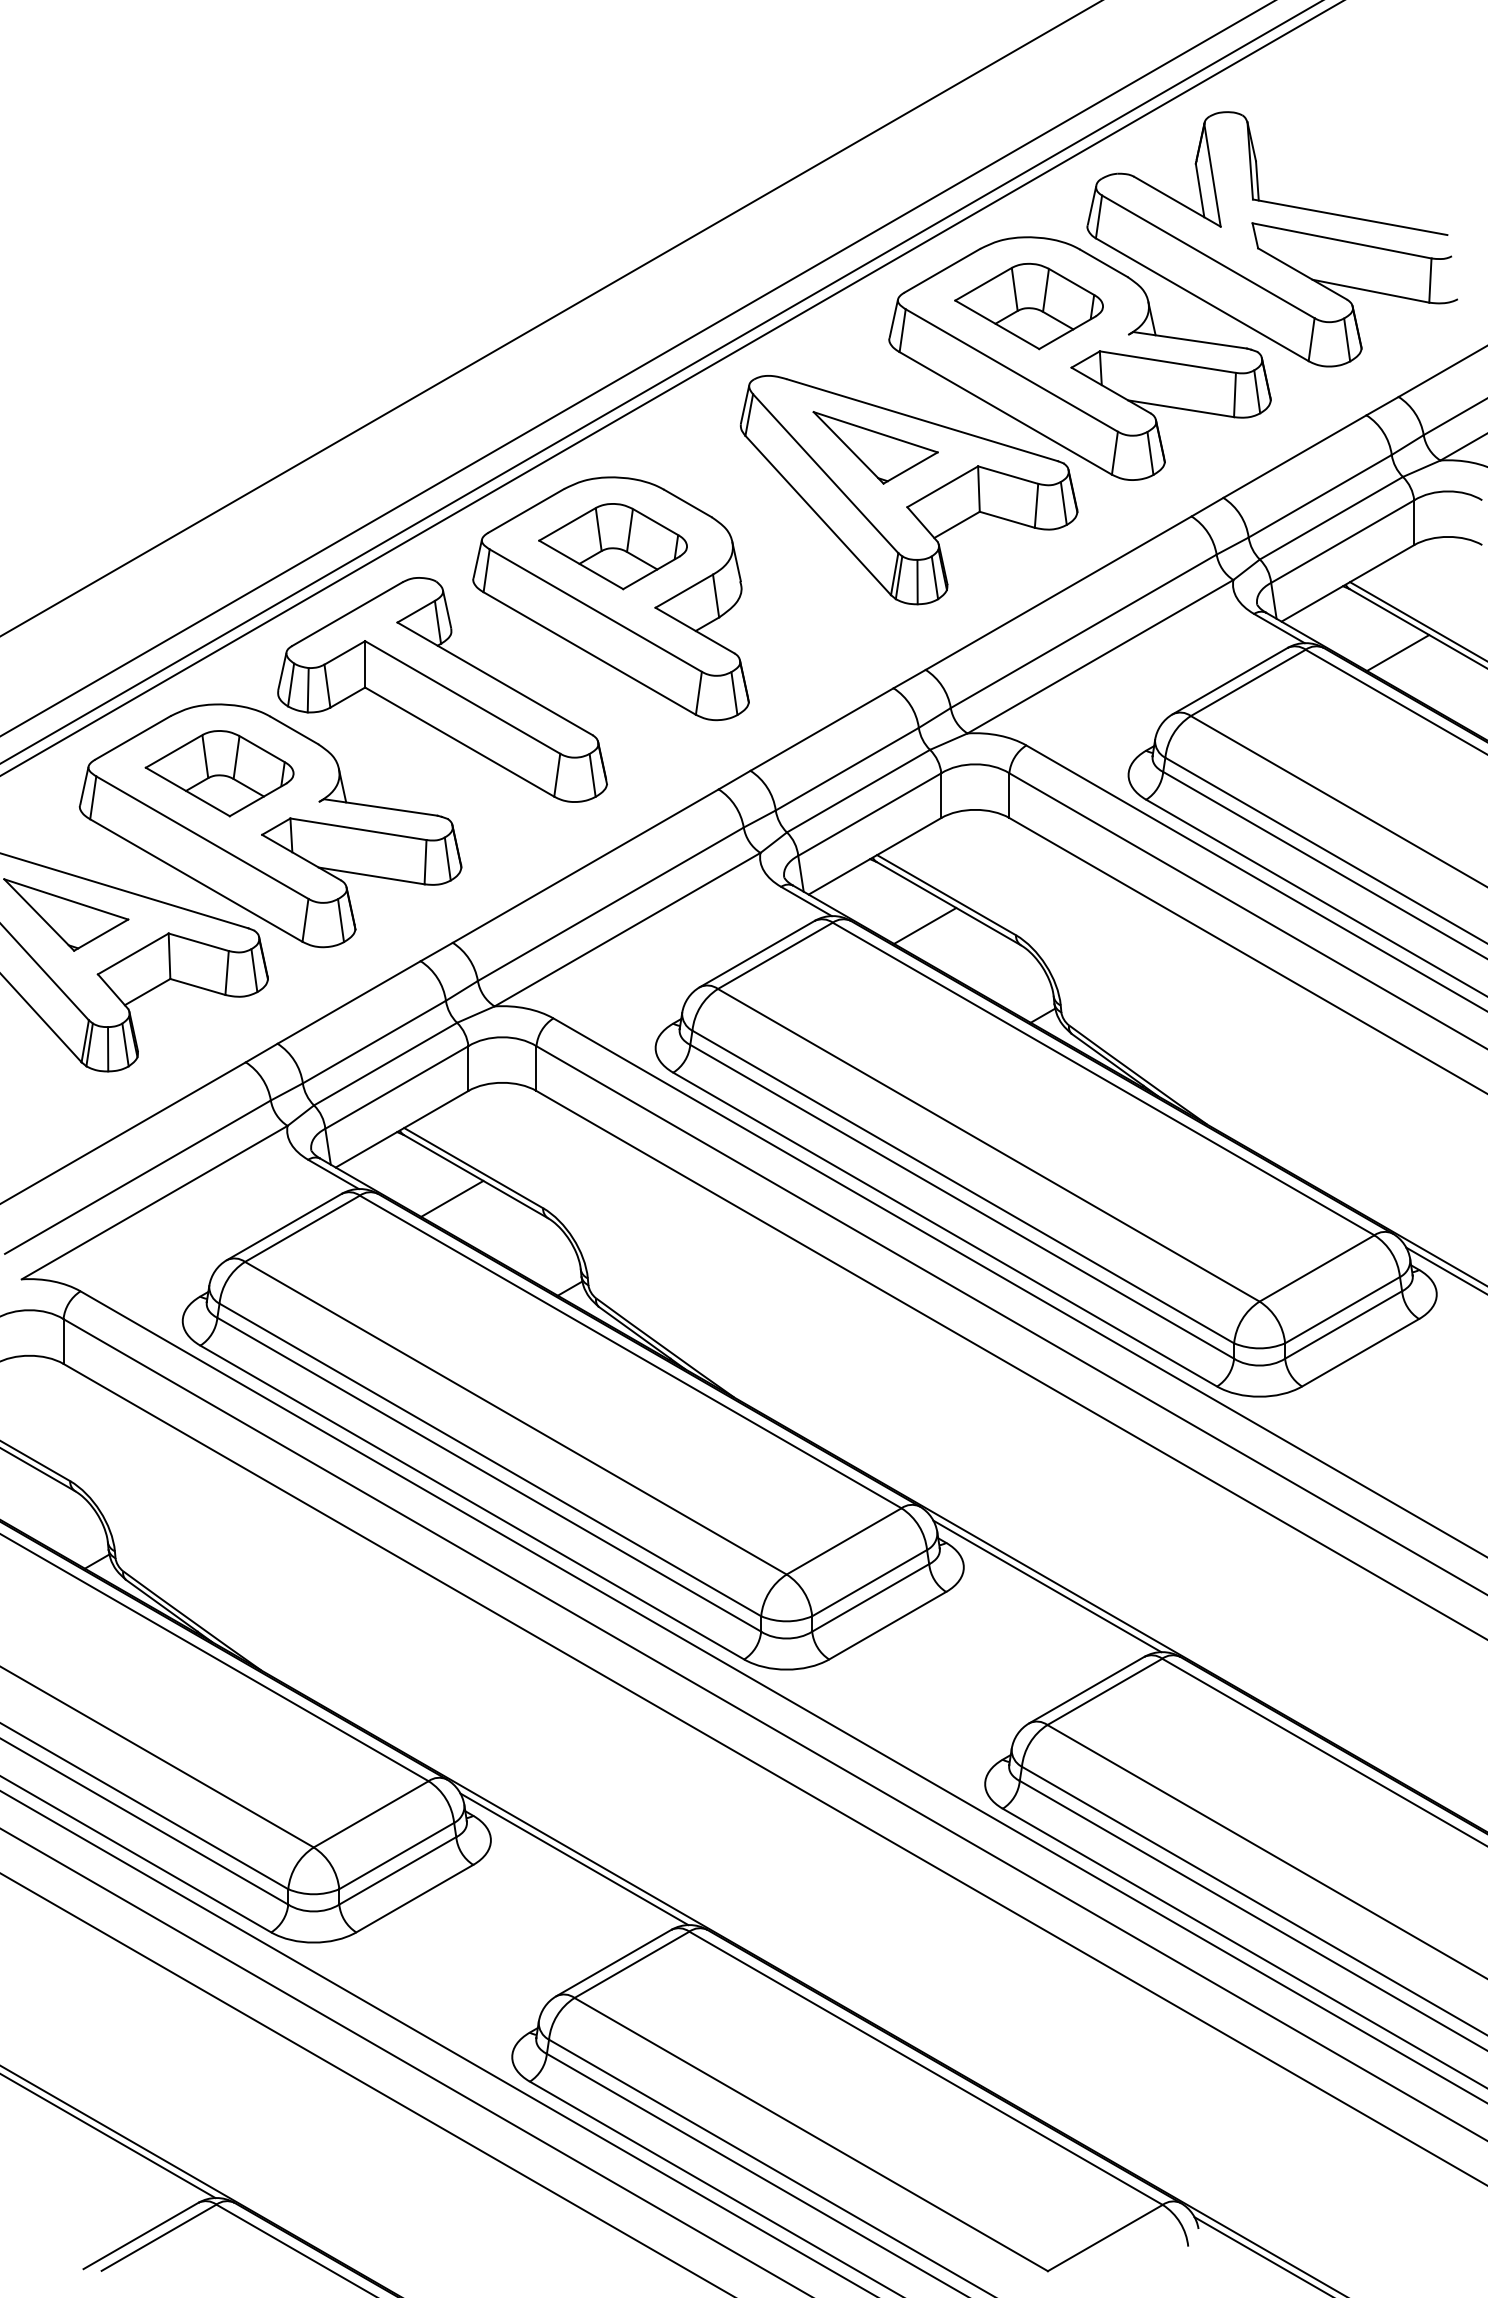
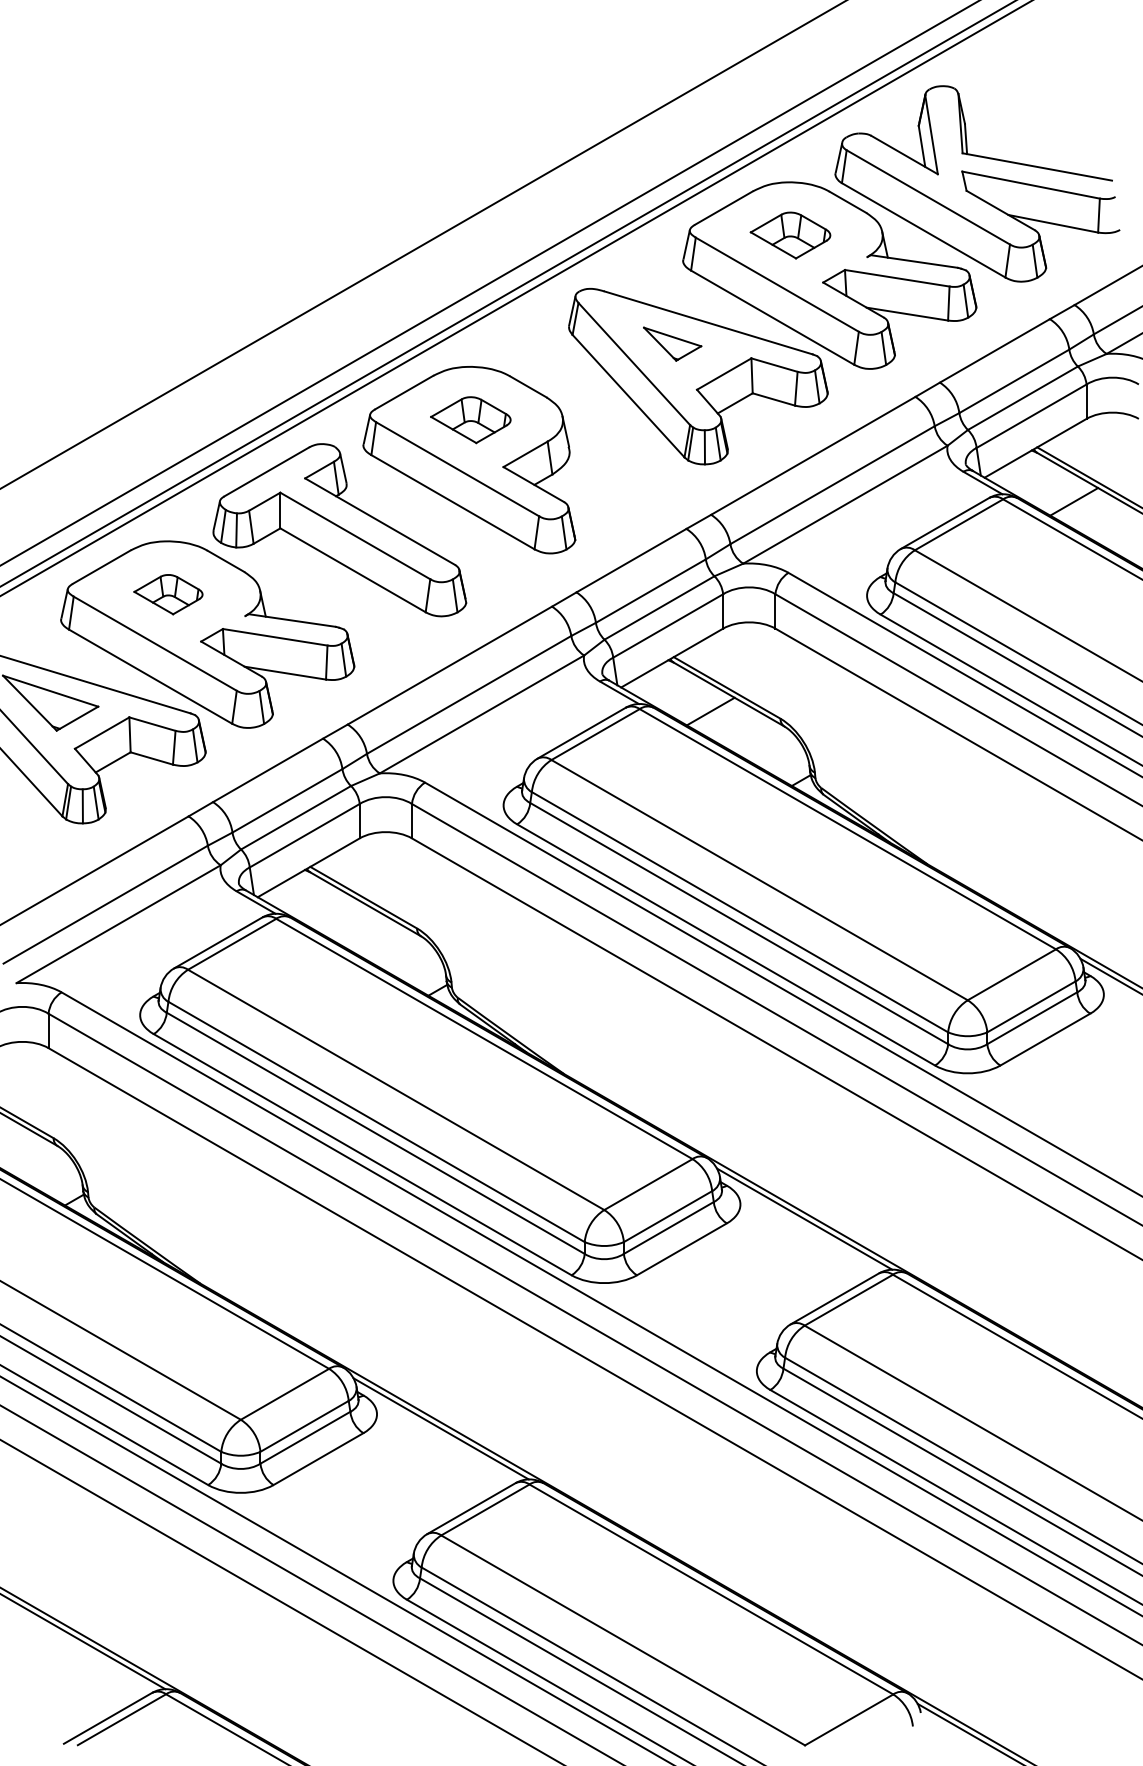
part: (1028, 306) -> (790, 235), size x0.7
part: (875, 447) -> (672, 343), size x0.6
part: (612, 546) -> (470, 419), size x0.7
part: (219, 773) -> (168, 594), size x0.6
line: (452, 1198) -> (347, 921), removed

